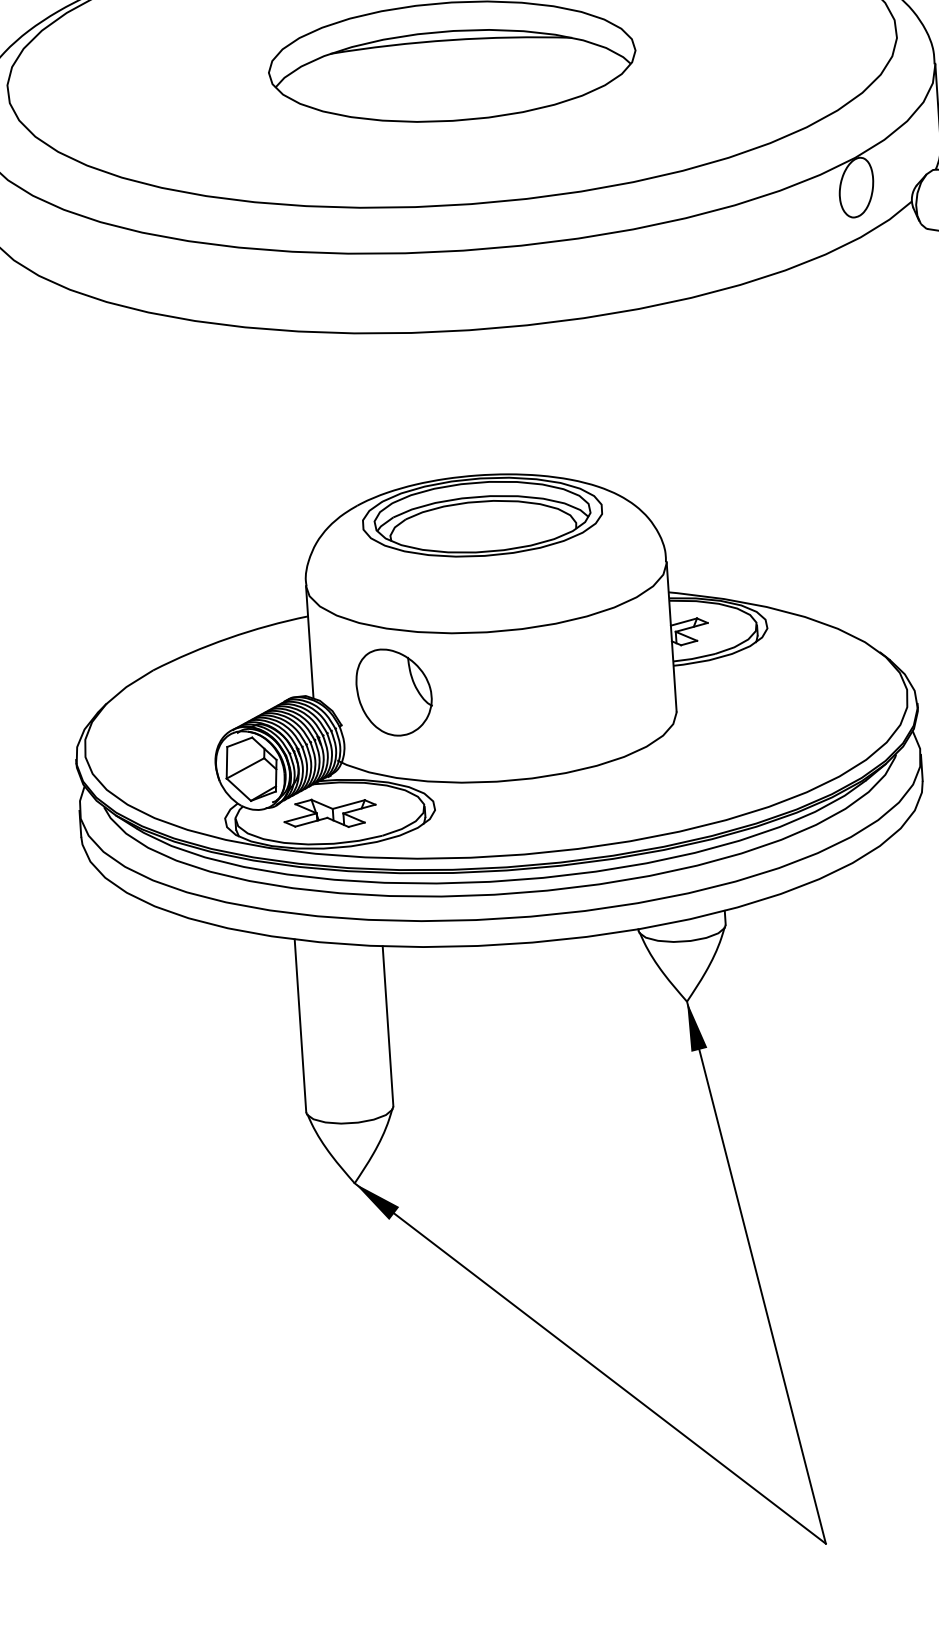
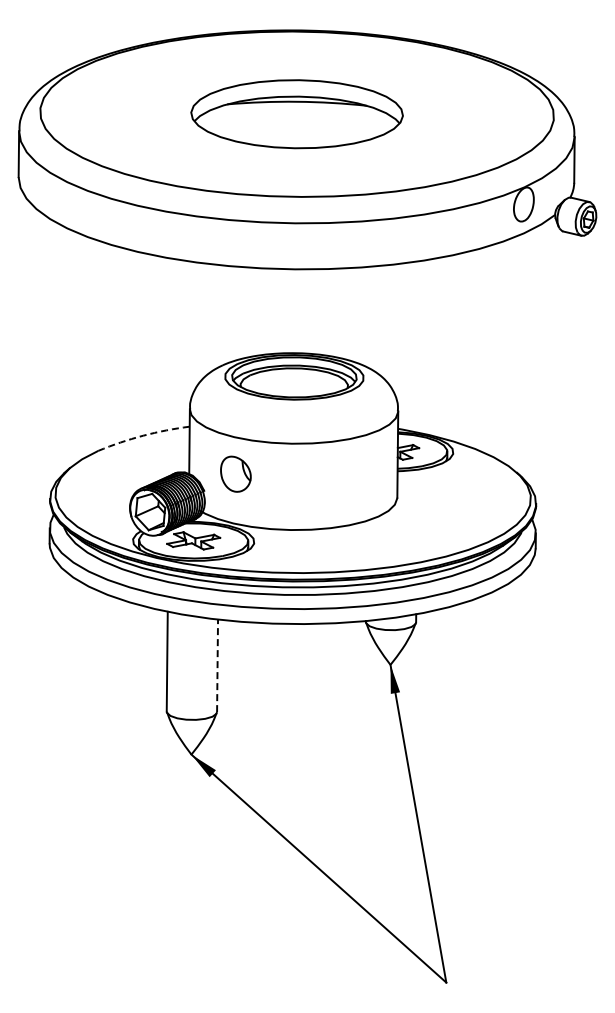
arc: (229, 637) -> (143, 435), solid -> dashed
part: (393, 692) -> (235, 474), size x0.7
line: (387, 1025) -> (217, 665), solid -> dashed

